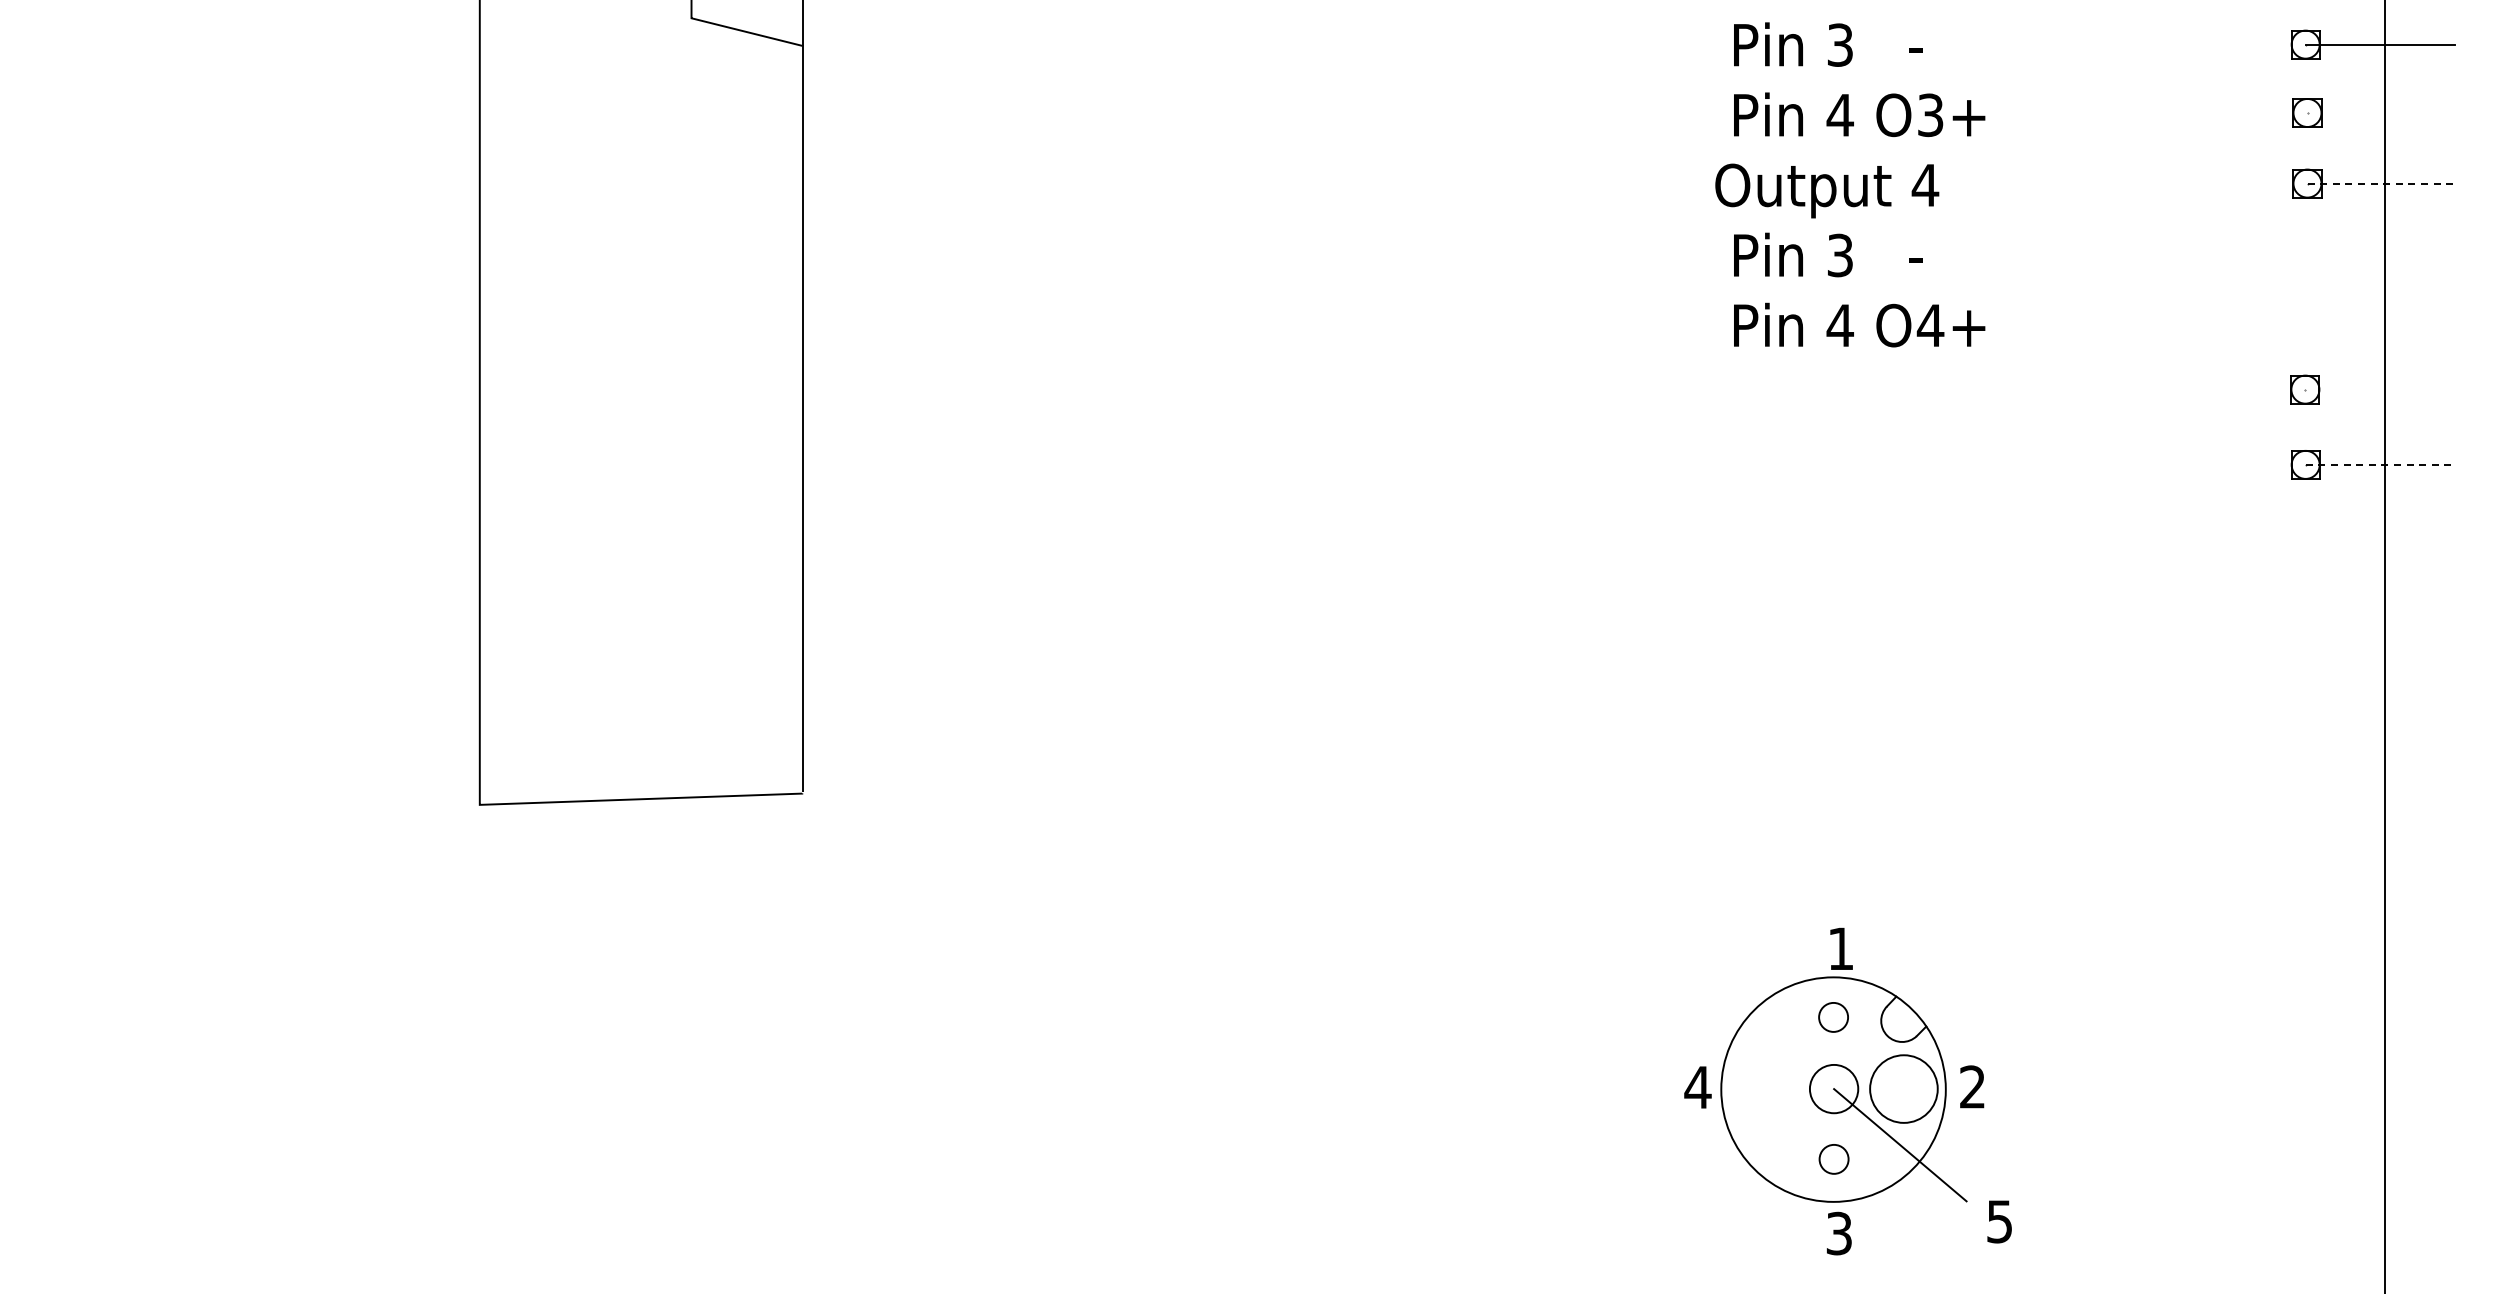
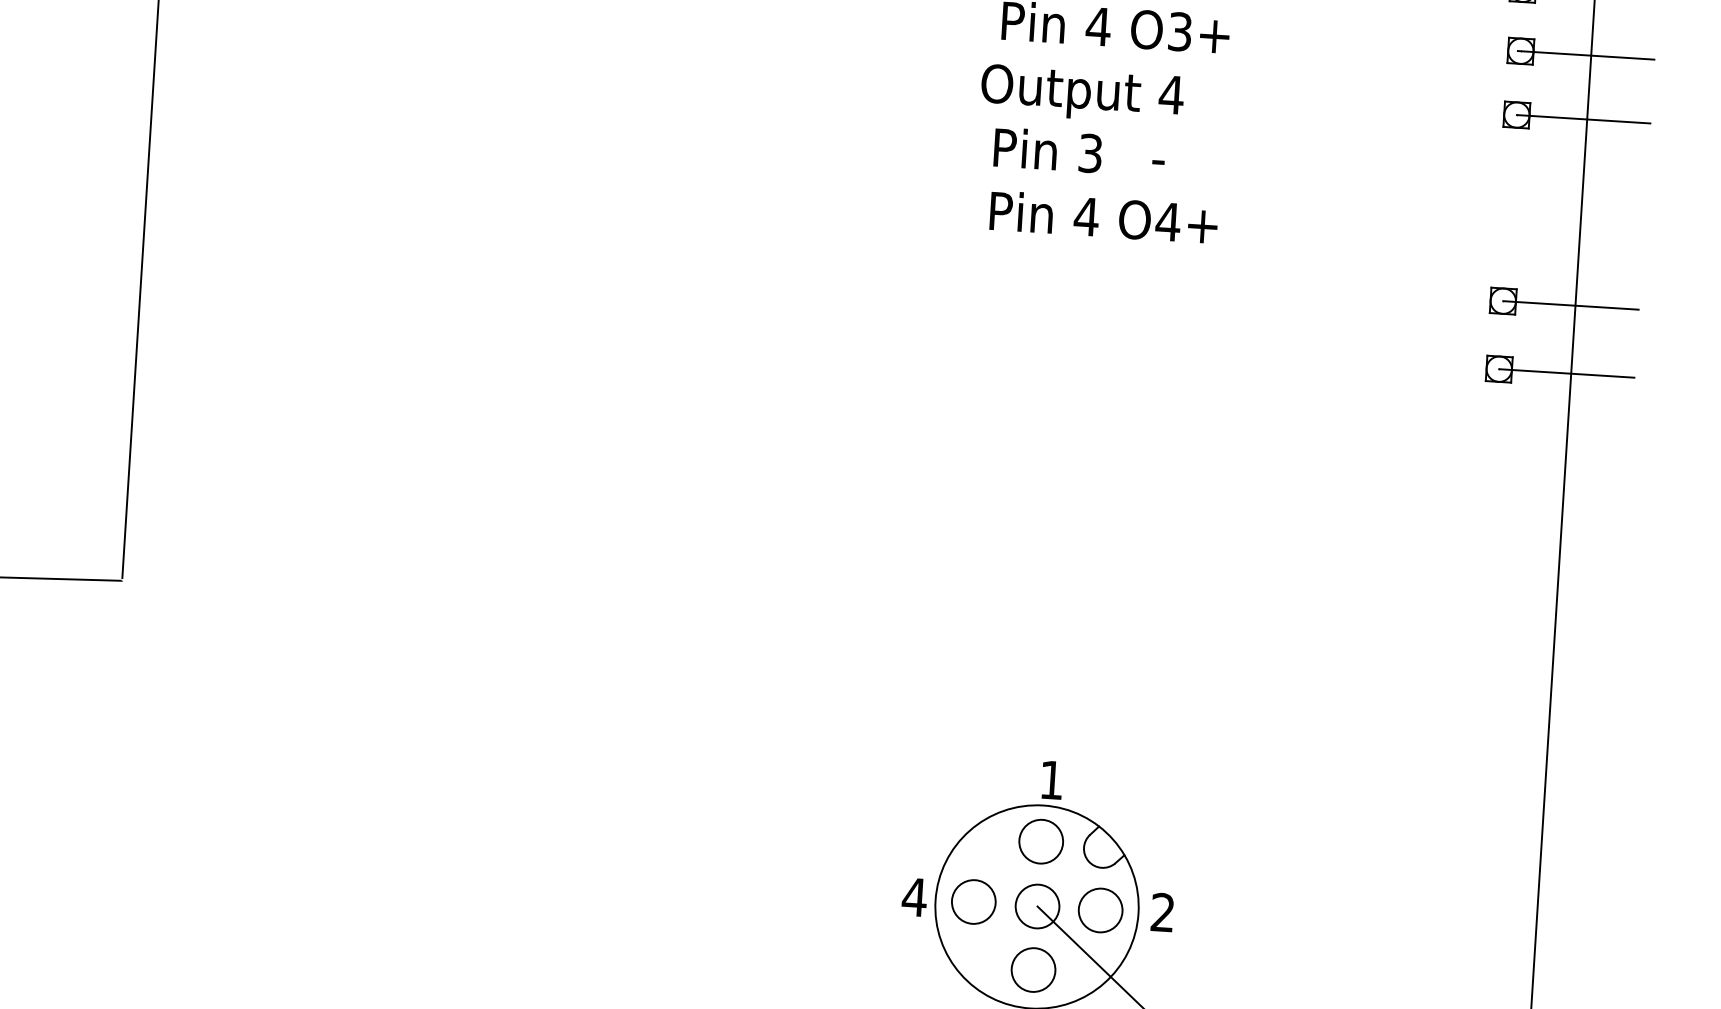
line: (2379, 112) -> (1586, 54), added
line: (2381, 183) -> (1583, 119), dashed -> solid
line: (2380, 389) -> (1571, 305), added
line: (2380, 464) -> (1566, 373), dashed -> solid
circle: (1833, 1017) -> (1041, 841), size x1.67
circle: (1763, 1088) -> (973, 901), added
circle: (1903, 1088) -> (1100, 909), size x0.71
circle: (1833, 1159) -> (1033, 970), size x1.67

